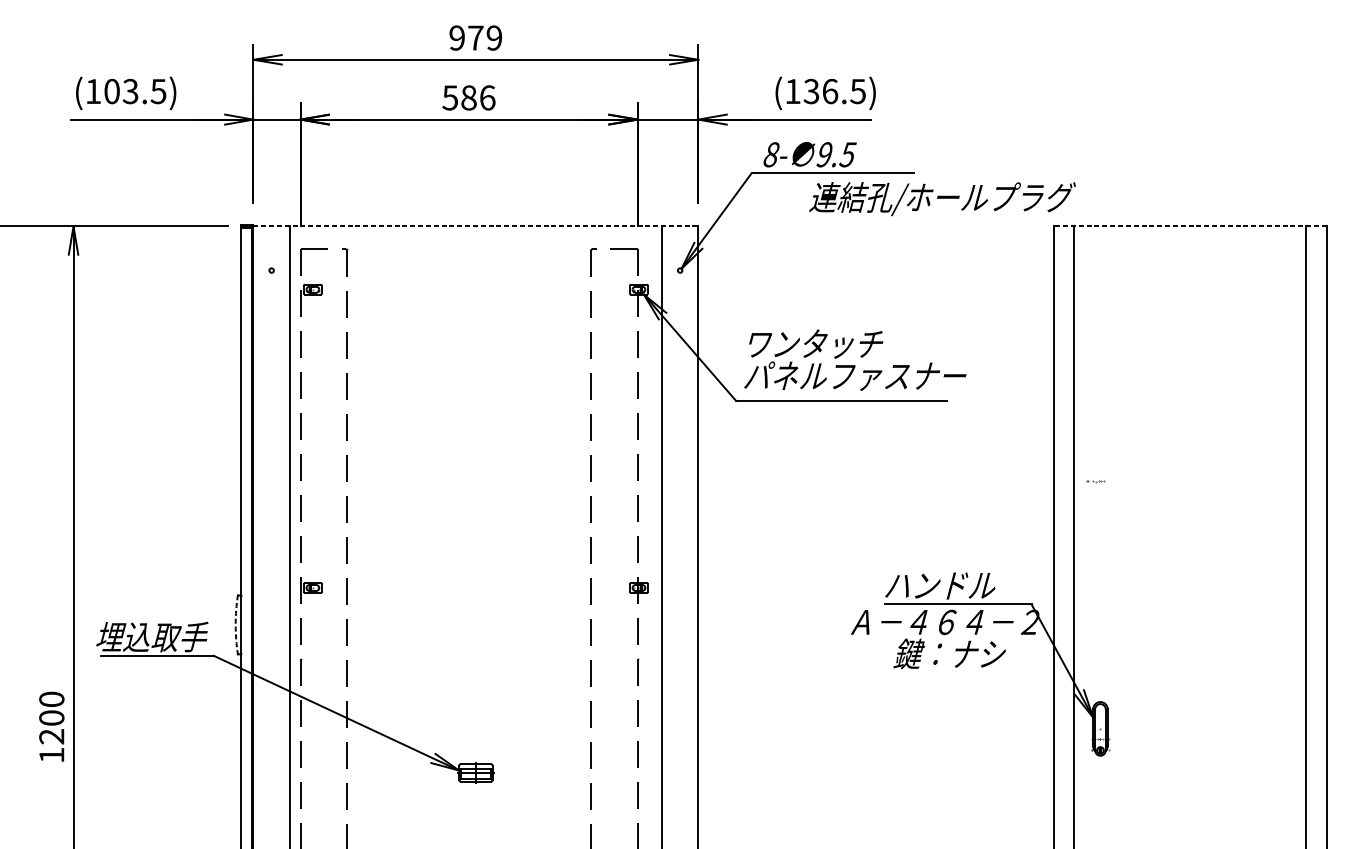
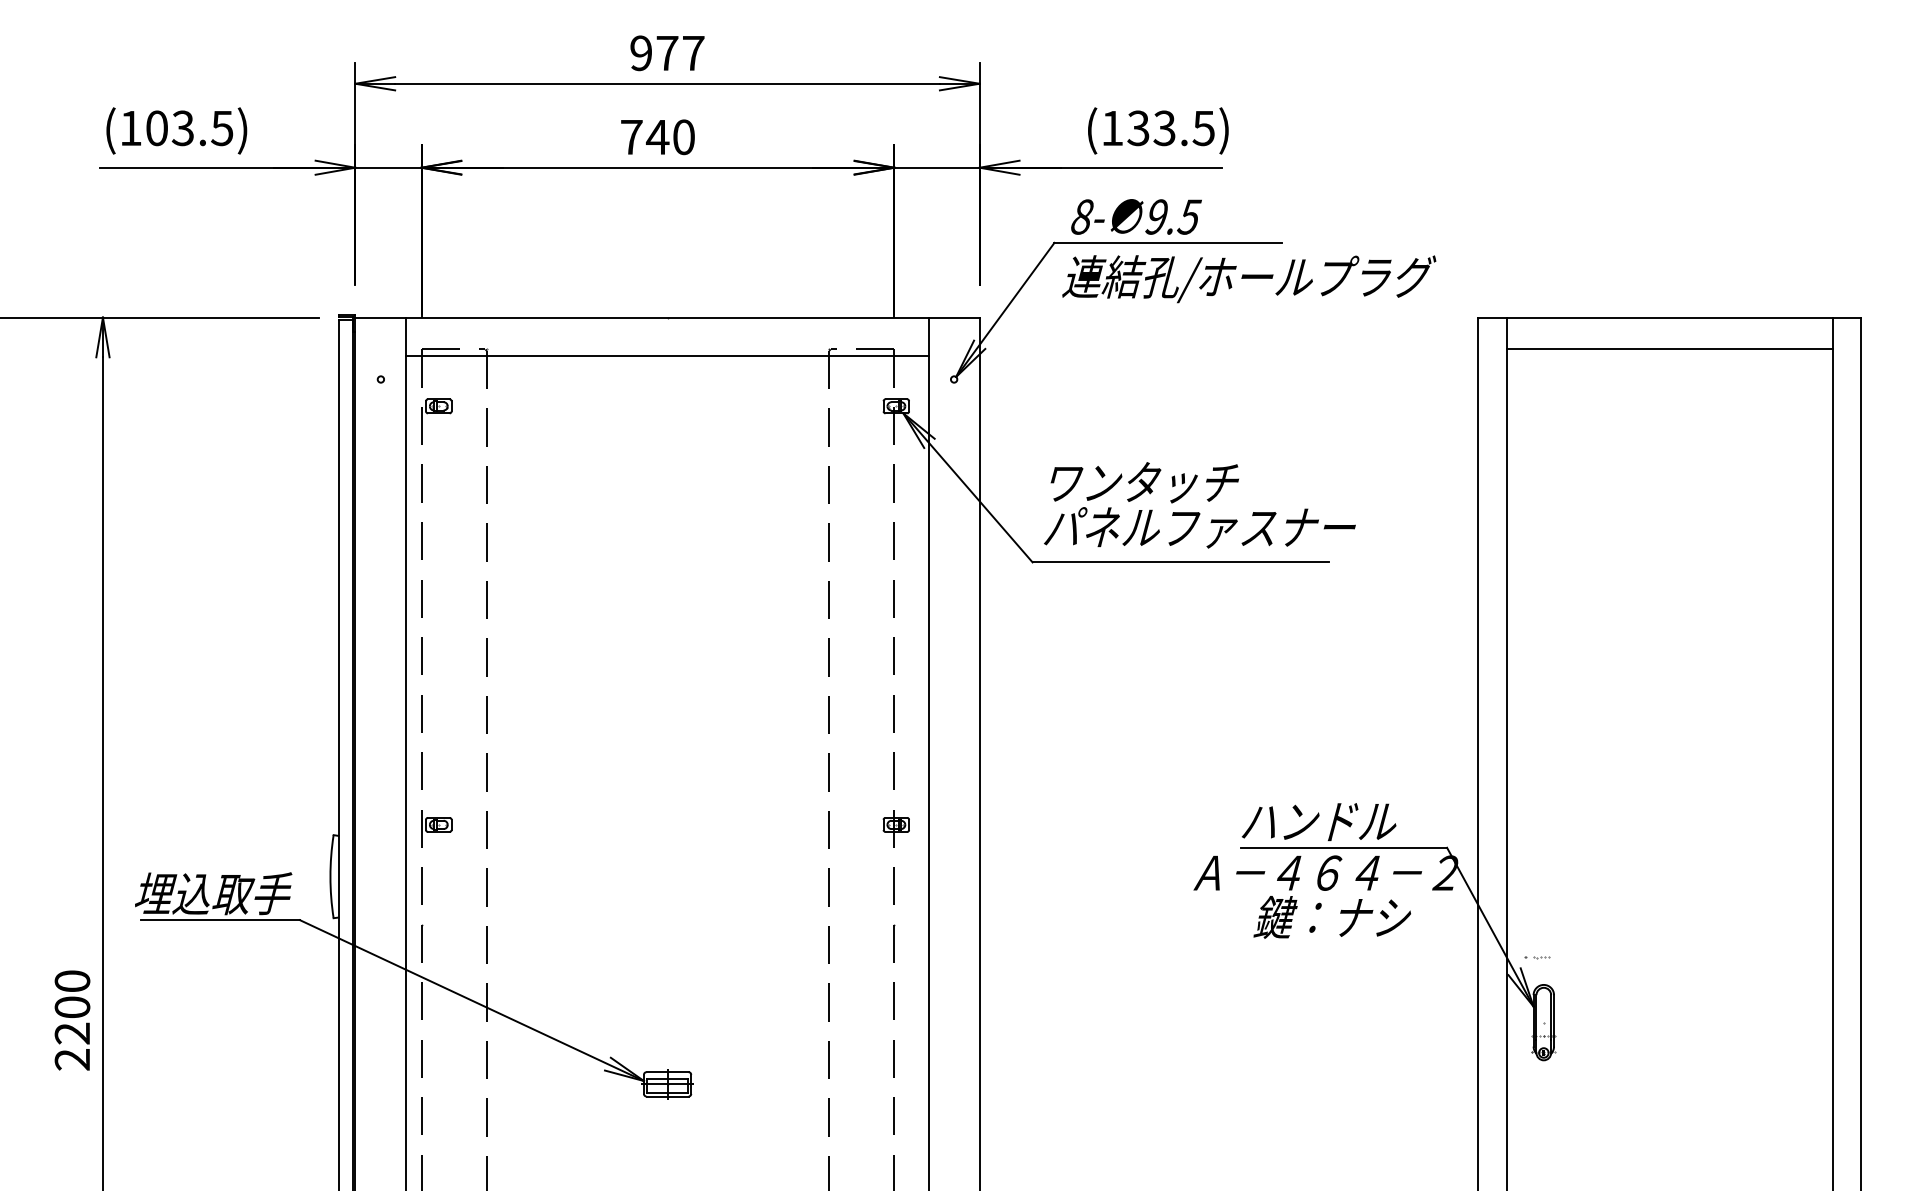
text: (494, 38) -> (693, 53), 979 -> 977
text: (830, 91) -> (1164, 128), (136.5) -> (133.5)
text: (468, 98) -> (657, 137), 586 -> 740
text: (942, 199) -> (1249, 279), moved
line: (476, 226) -> (668, 317), dashed -> solid
line: (1190, 226) -> (1669, 317), dashed -> solid
line: (1190, 249) -> (1669, 349), added
line: (475, 253) -> (667, 355), added
part: (1095, 481) -> (1537, 957), moved
arc: (235, 624) -> (330, 876), dashed -> solid
text: (51, 755) -> (71, 1059), 1200 -> 2200

